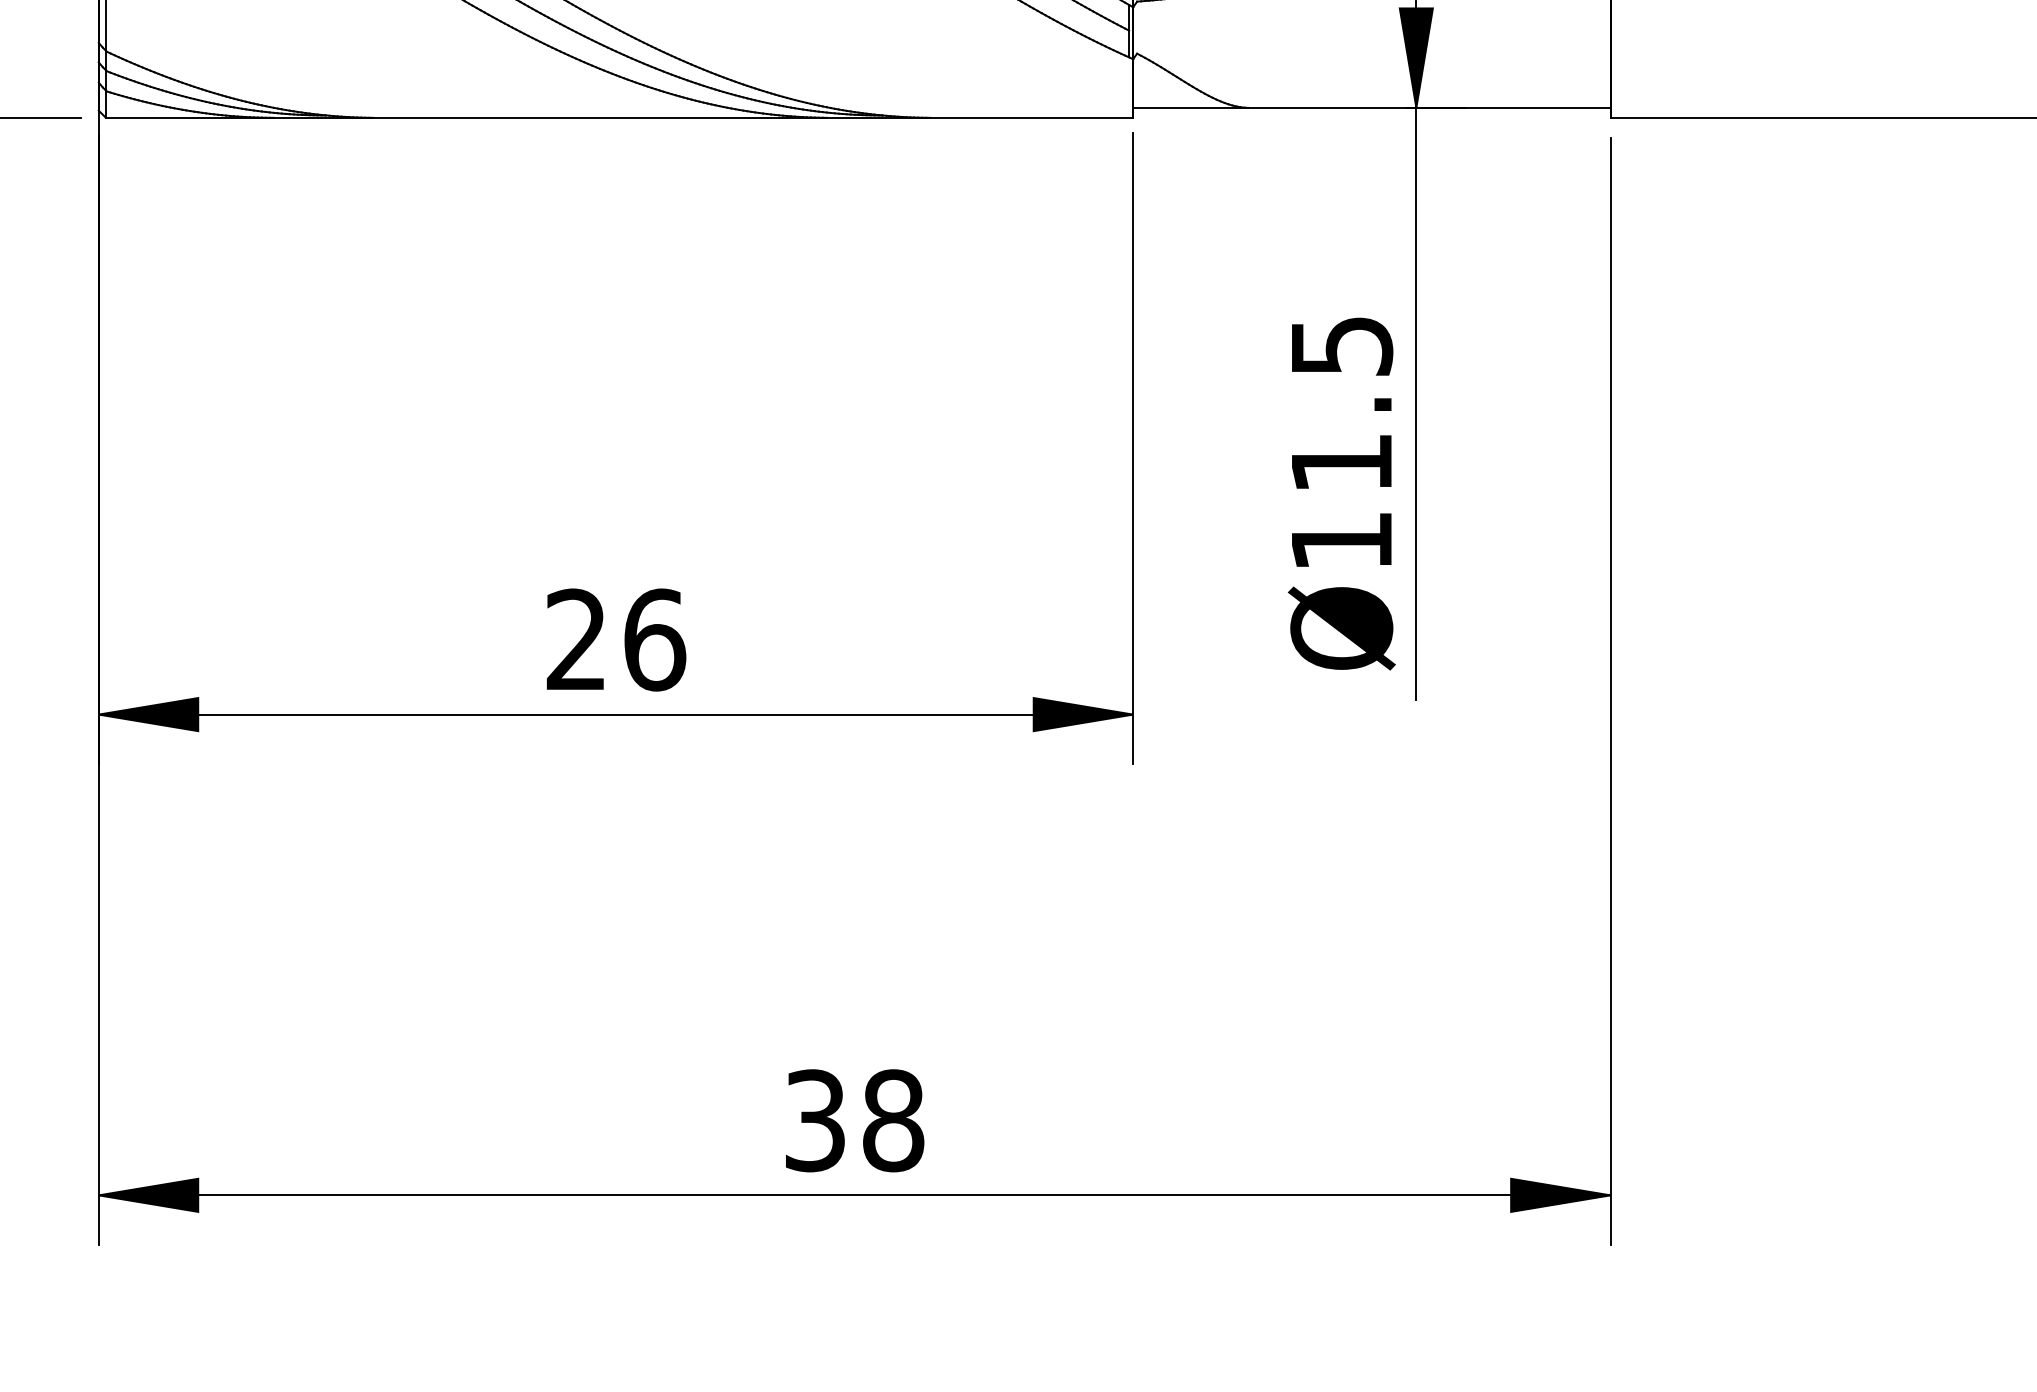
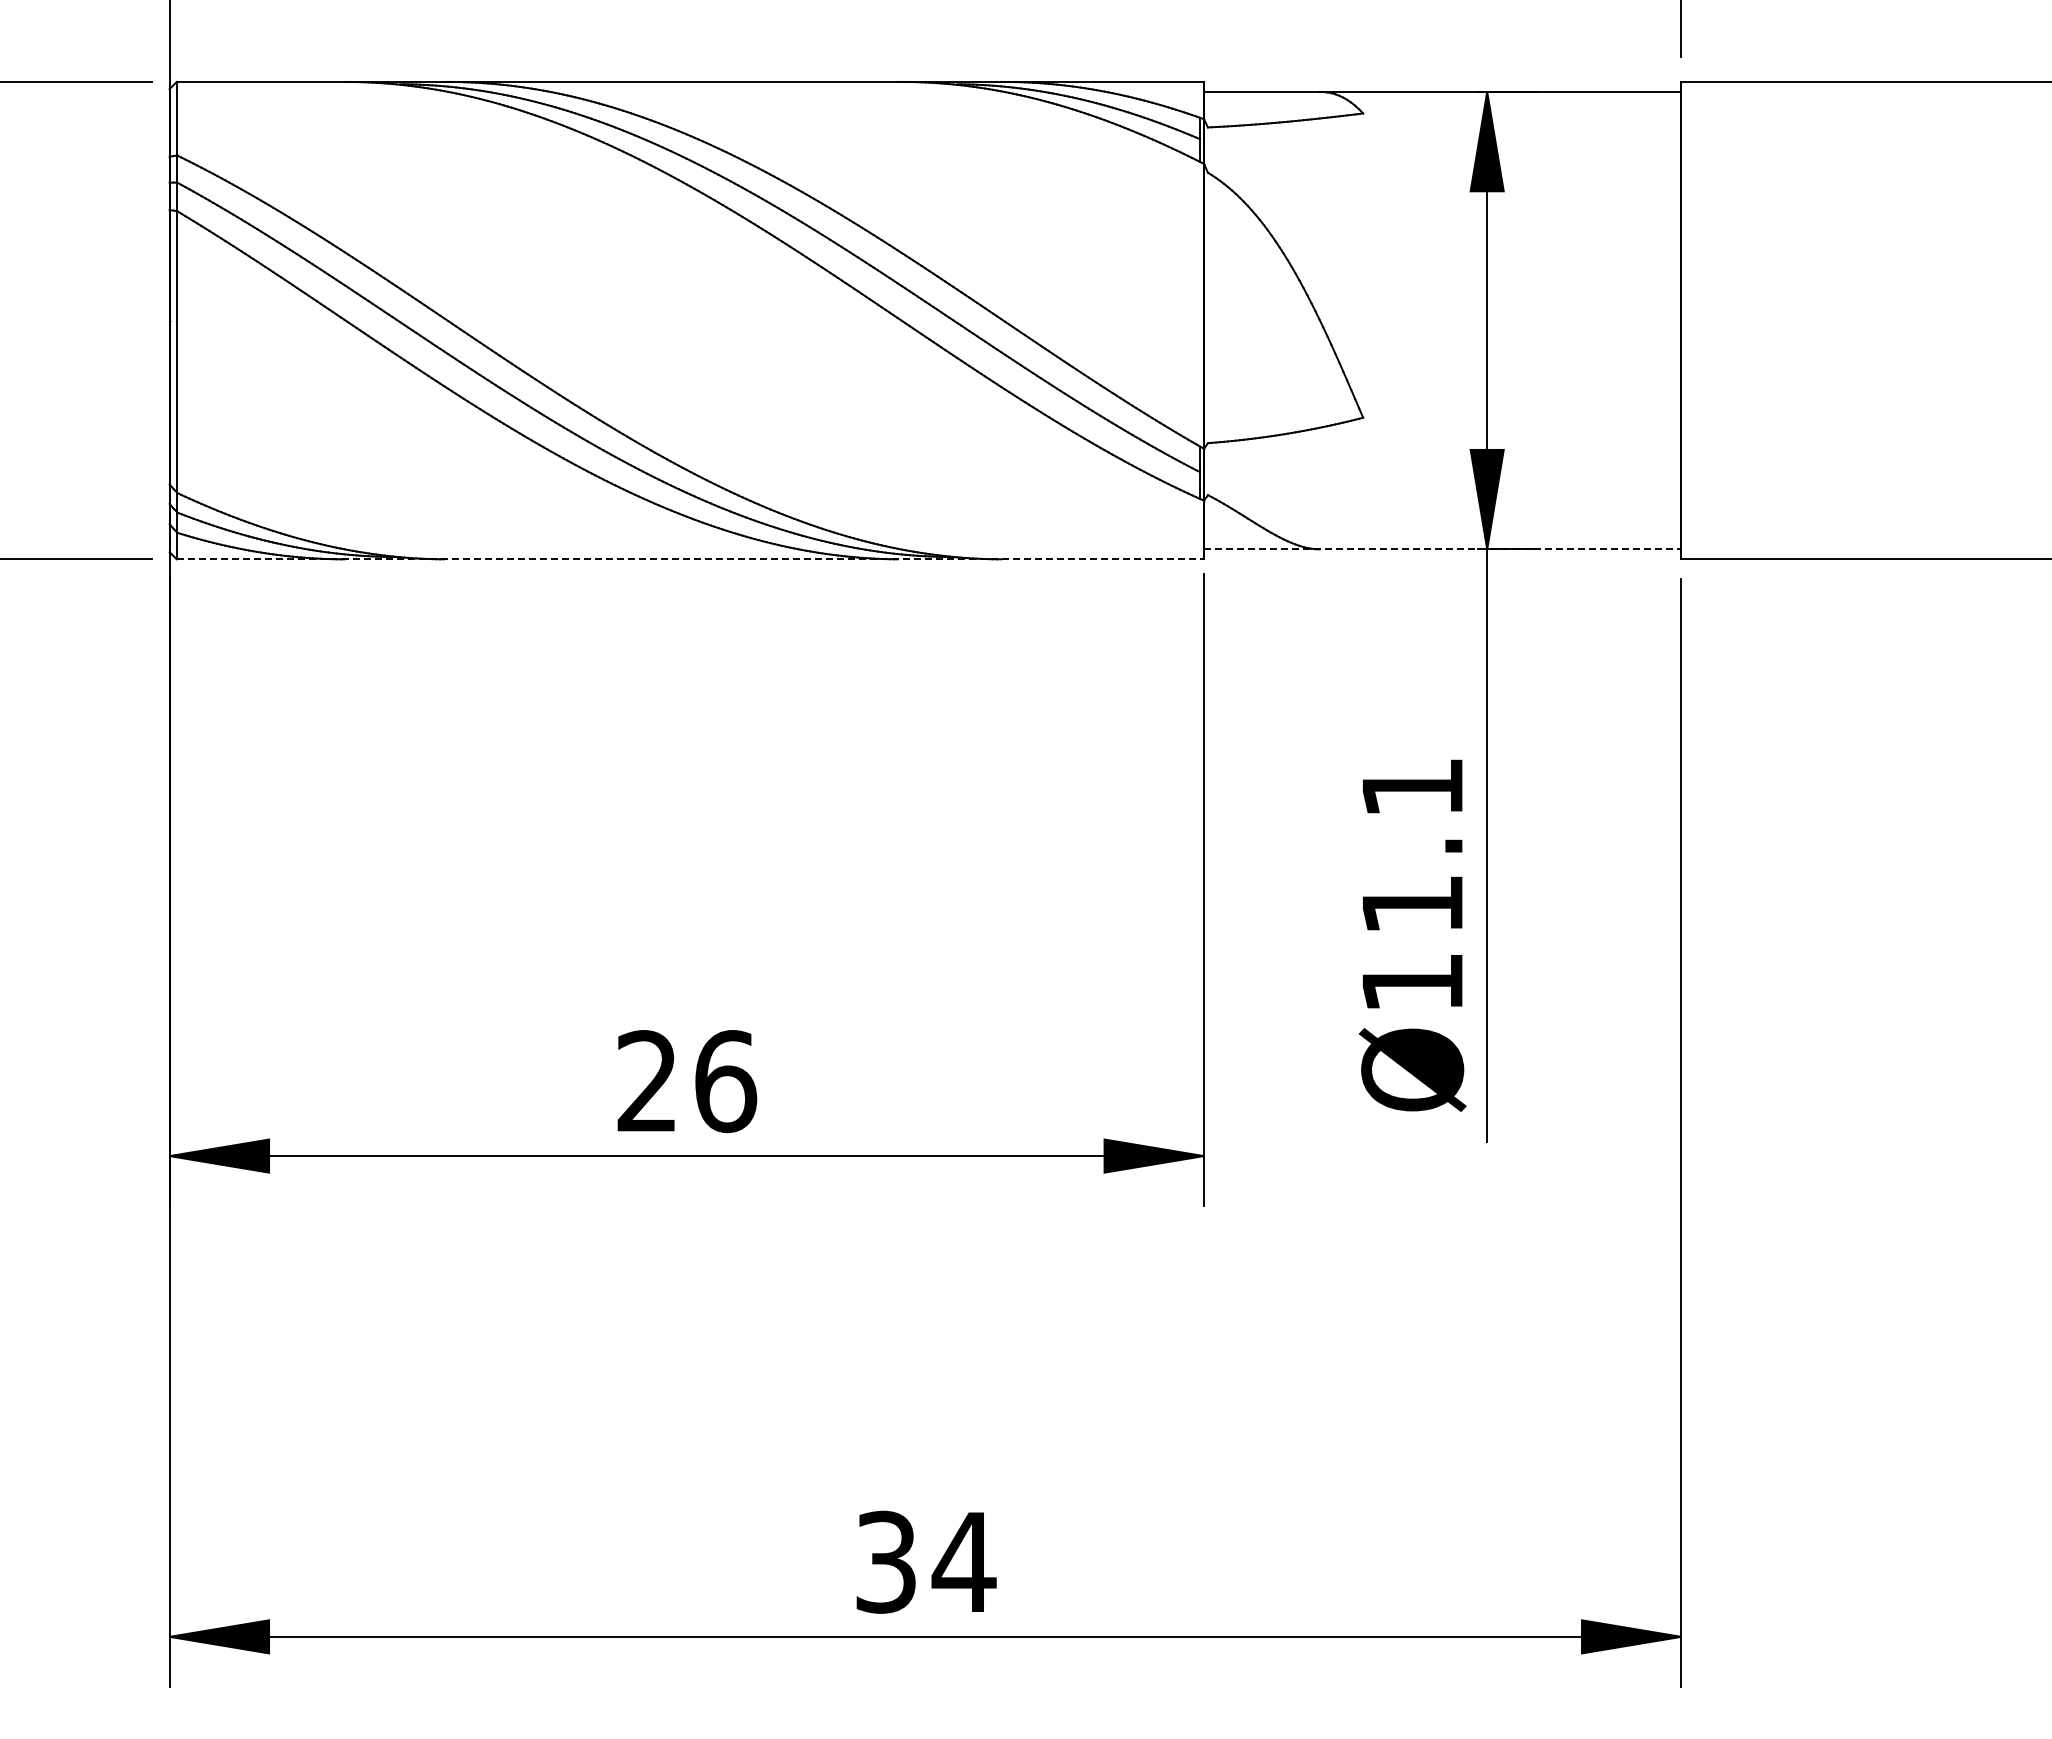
line: (1371, 108) -> (1442, 549), solid -> dashed
line: (619, 118) -> (690, 559), solid -> dashed
text: (1342, 347) -> (1413, 788), Ø11.5 -> Ø11.1
text: (892, 1120) -> (963, 1561), 38 -> 34

